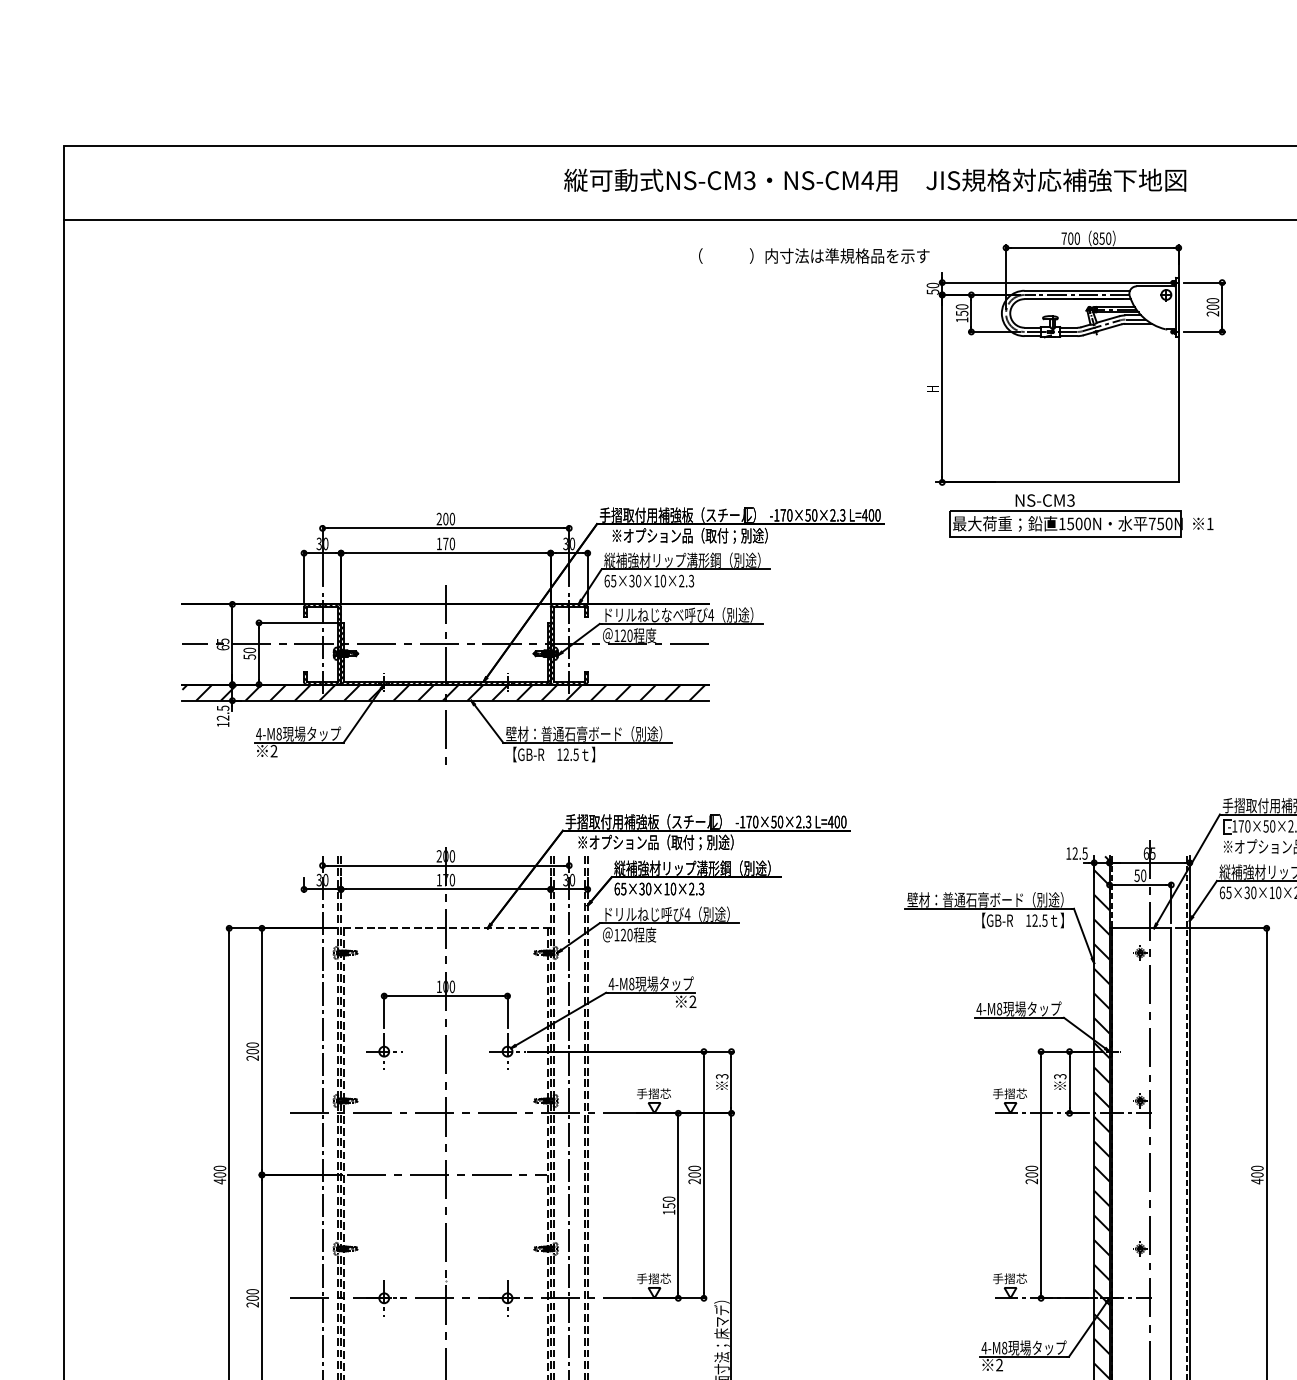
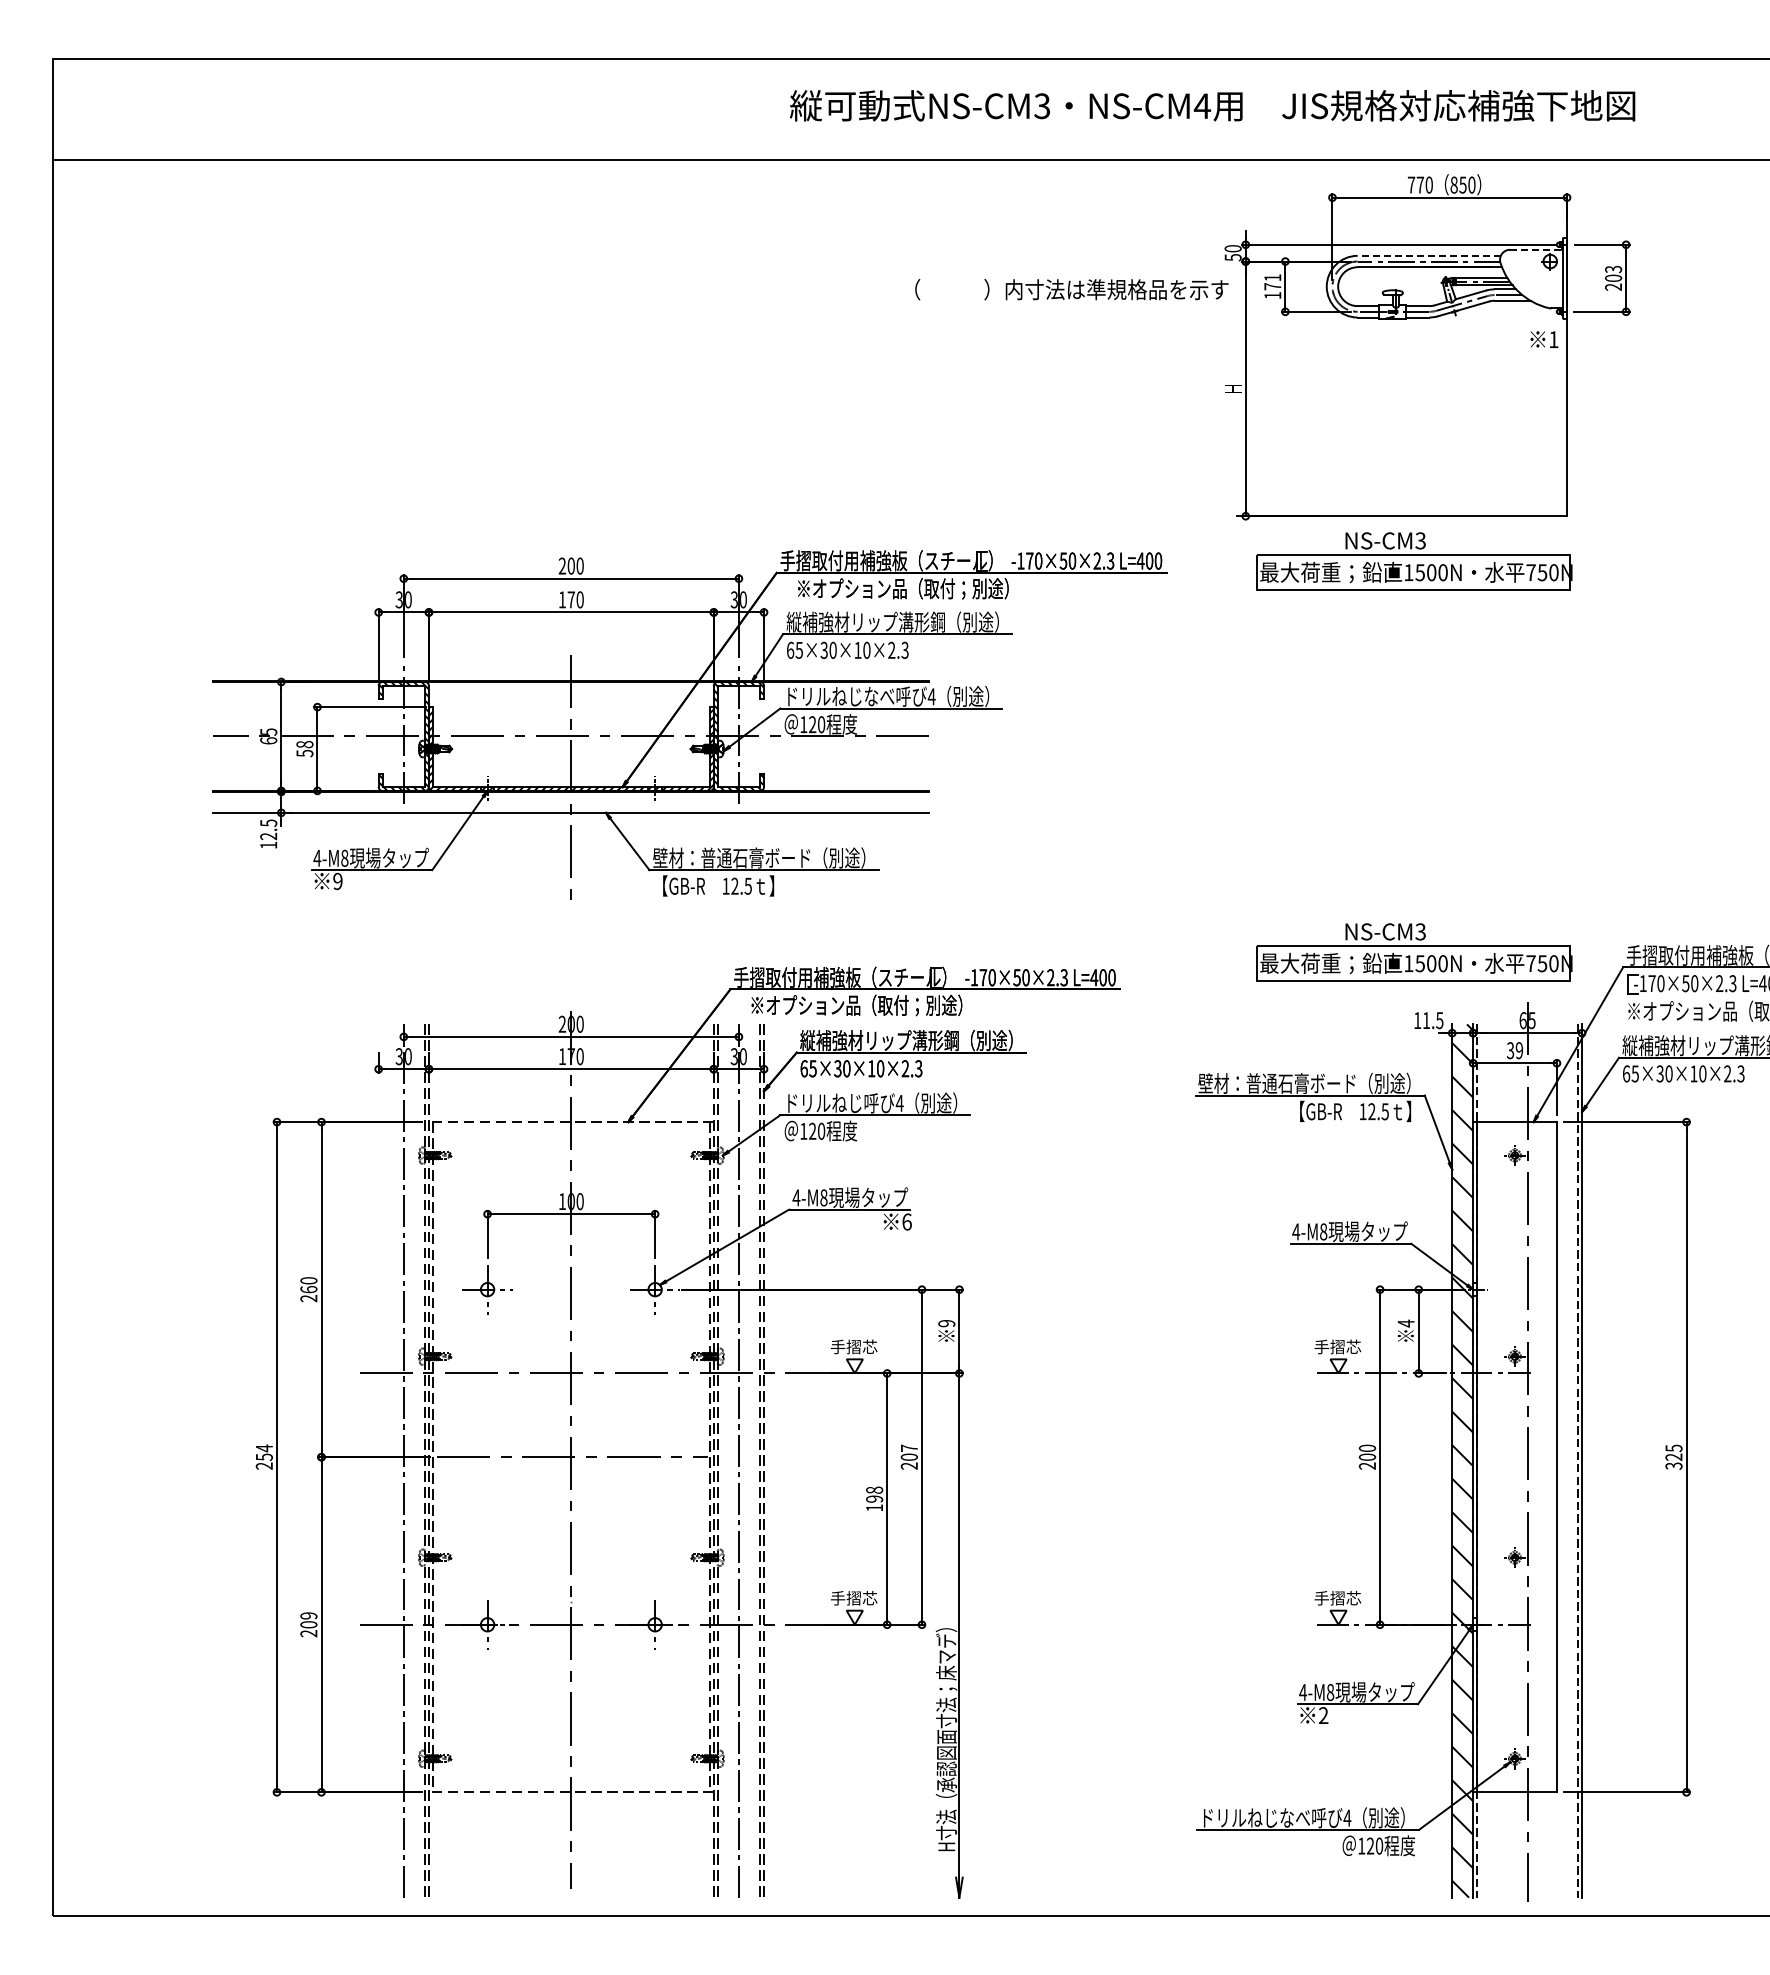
text: (875, 180) -> (1212, 105), moved
text: (1070, 238) -> (1420, 184), 700 -> 770
text: (813, 255) -> (1071, 289), moved
line: (1155, 286) -> (1535, 249), solid -> dashed
line: (1077, 290) -> (1429, 255), solid -> dashed
text: (1212, 300) -> (1613, 269), 200 -> 203
text: (961, 310) -> (1272, 282), 150 -> 171
text: (1203, 523) -> (1544, 339), moved
text: (250, 650) -> (305, 744), 50 -> 58
hatch: (443, 692) -> (568, 801), removed
text: (273, 751) -> (337, 881), 2 -> 9
part: (1066, 803) -> (1414, 952), added
text: (1075, 853) -> (1426, 1020), 12.5 -> 11.5
text: (1140, 875) -> (1515, 1050), 50 -> 39
text: (692, 1001) -> (906, 1221), 2 -> 6
text: (252, 1051) -> (308, 1289), 200 -> 260
text: (721, 1076) -> (946, 1323), 3 -> 9
text: (1059, 1076) -> (1405, 1323), 3 -> 4
text: (694, 1167) -> (908, 1447), 200 -> 207
text: (219, 1175) -> (263, 1457), 400 -> 254
text: (1257, 1175) -> (1673, 1457), 400 -> 325
text: (668, 1202) -> (874, 1494), 150 -> 198
text: (252, 1291) -> (308, 1615), 200 -> 209

